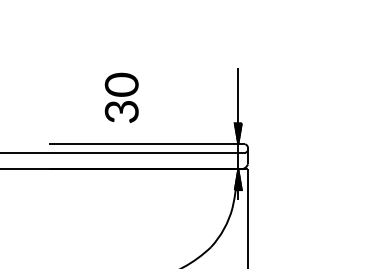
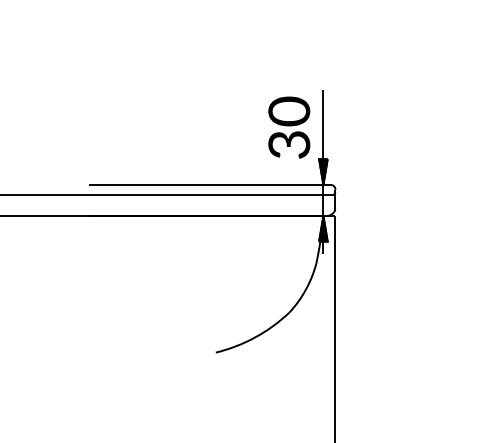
text: (121, 97) -> (289, 127), moved

